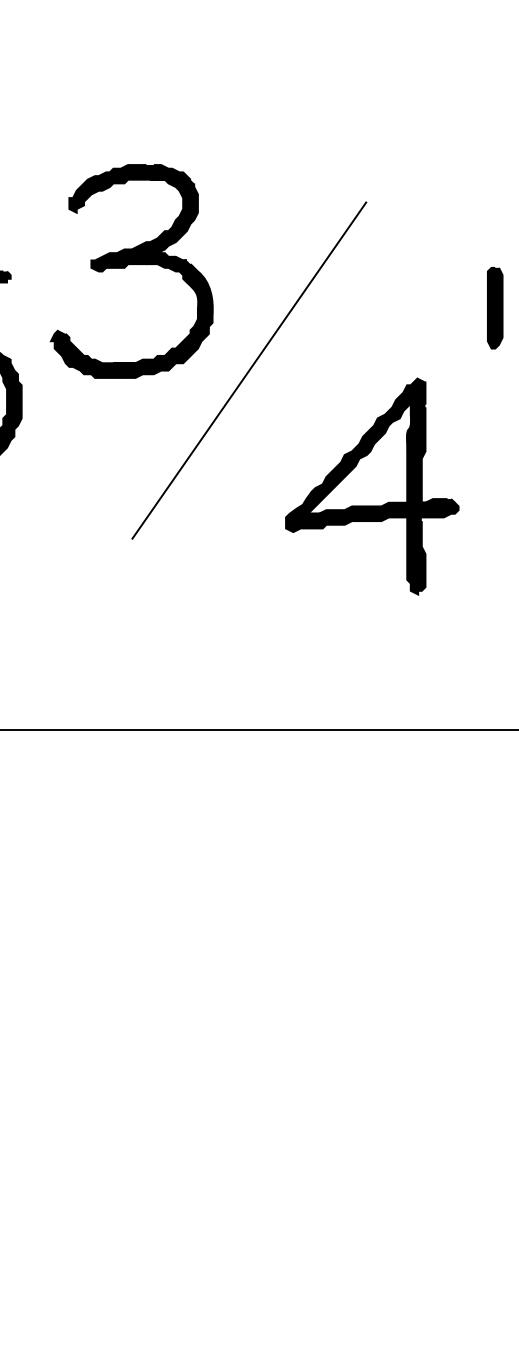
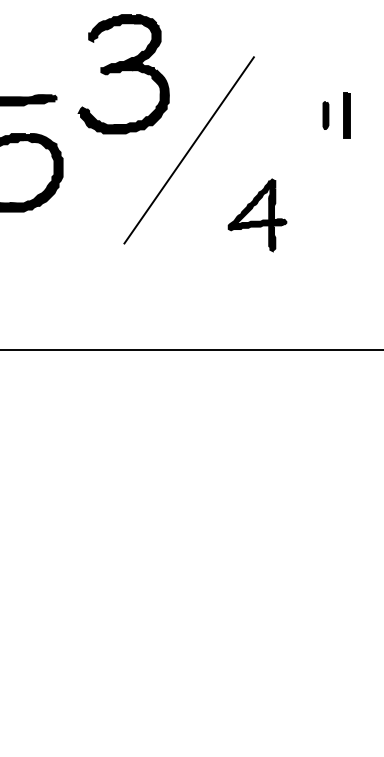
part: (131, 271) -> (123, 74), moved
part: (494, 307) -> (325, 115), size x0.6
part: (372, 487) -> (257, 215), size x0.6

